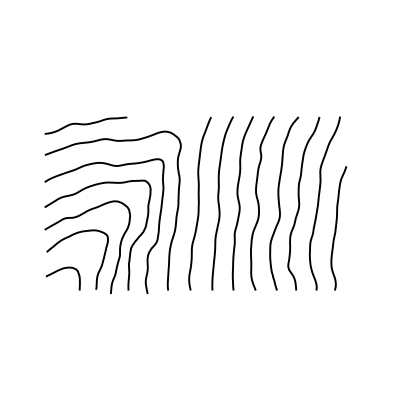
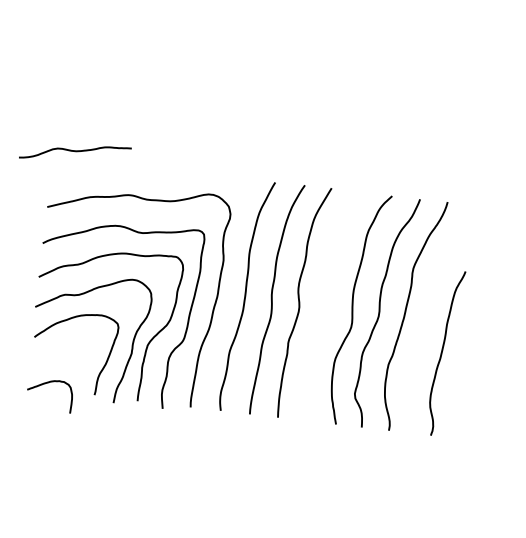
curve: (85, 125) -> (74, 152), moved
curve: (259, 203) -> (326, 305), removed
curve: (336, 228) -> (442, 353), moved
curve: (61, 270) -> (48, 383), moved

